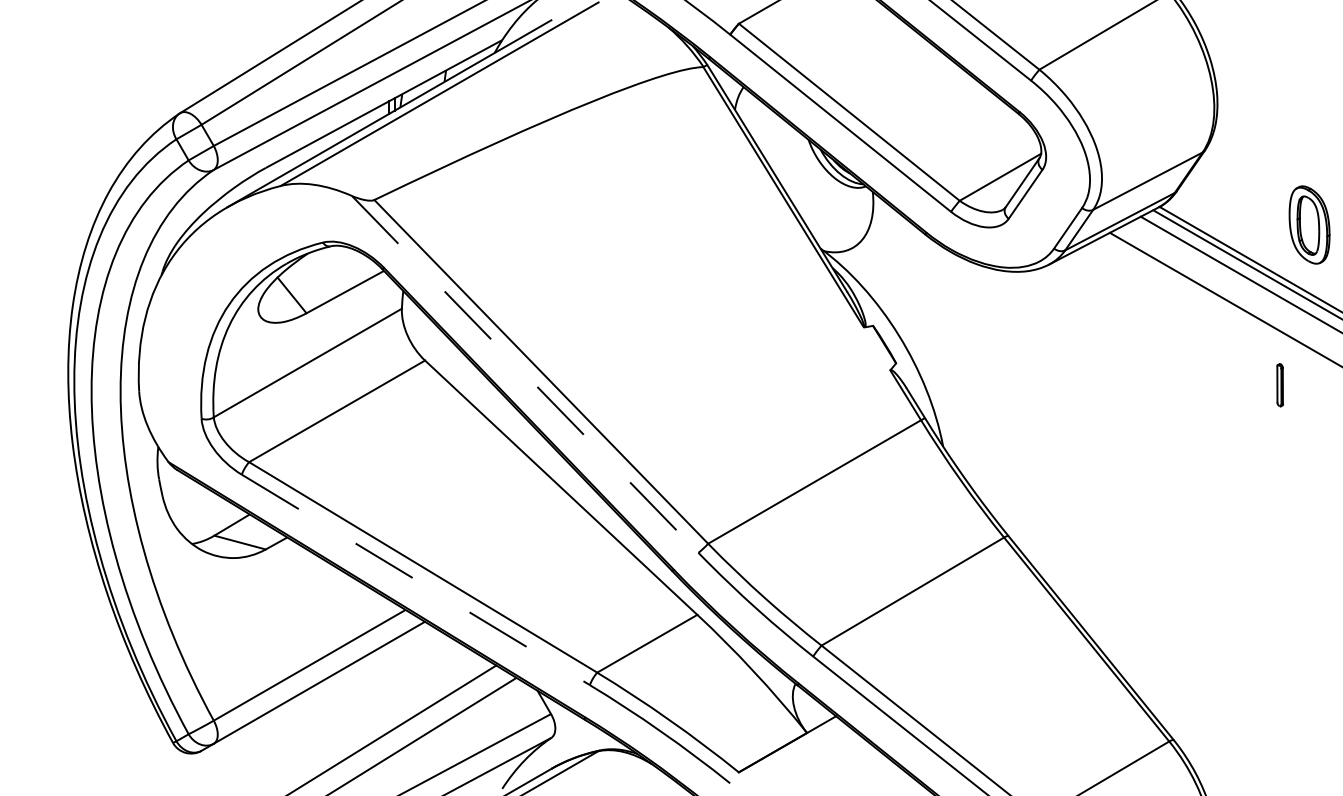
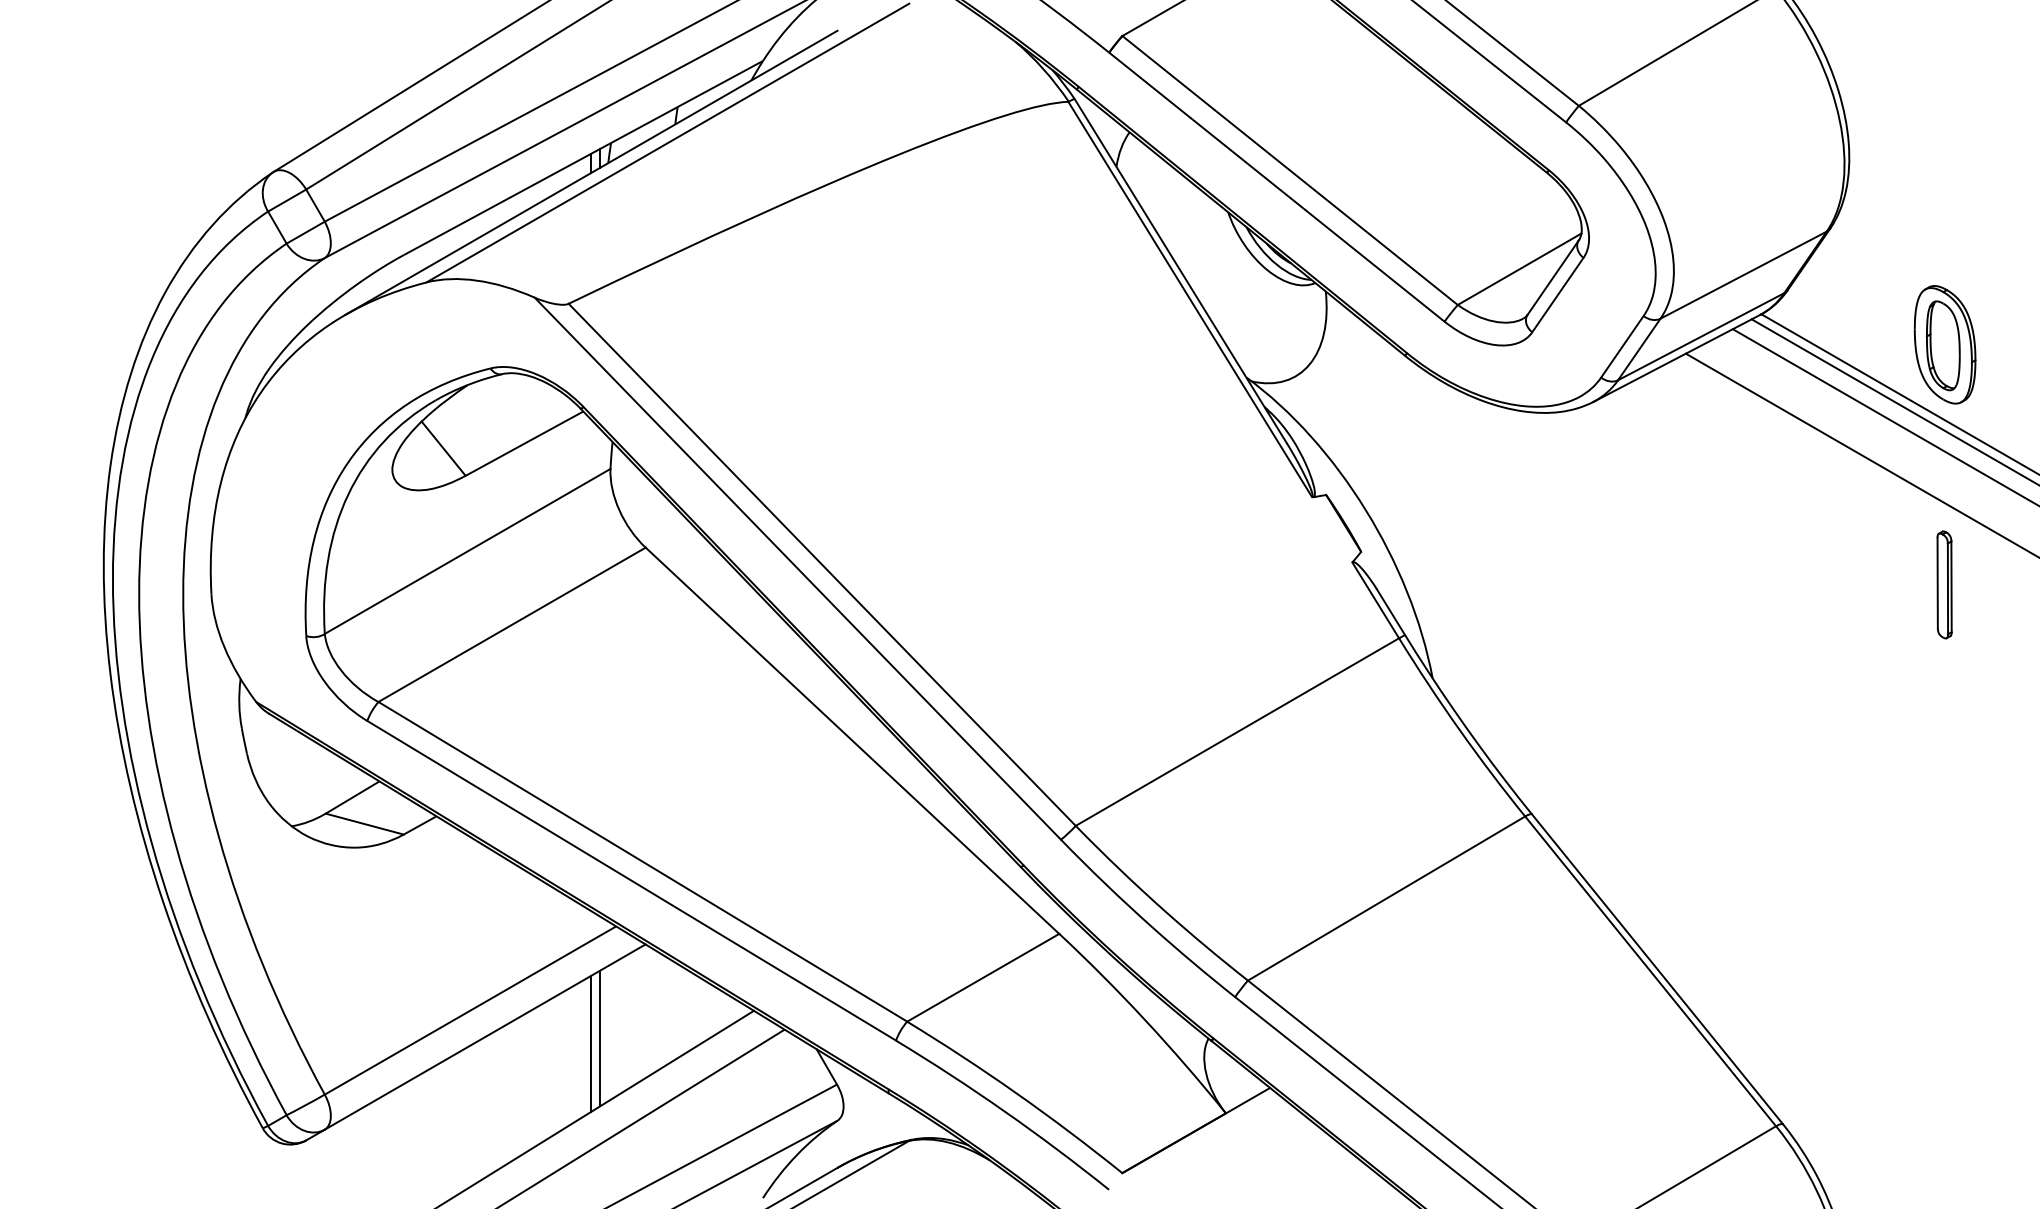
part: (1309, 224) -> (1945, 344), moved
line: (525, 374) -> (798, 568), dashed -> solid
part: (1279, 385) -> (1943, 585), size x1.67
line: (416, 580) -> (632, 881), dashed -> solid
line: (395, 683) -> (600, 1038), added
line: (388, 687) -> (590, 1044), added

